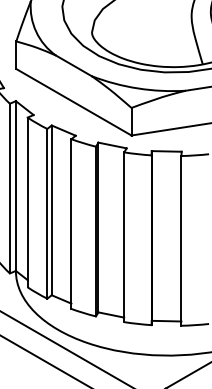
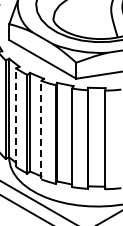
line: (28, 202) -> (16, 117), solid -> dashed
line: (71, 222) -> (41, 129), solid -> dashed

